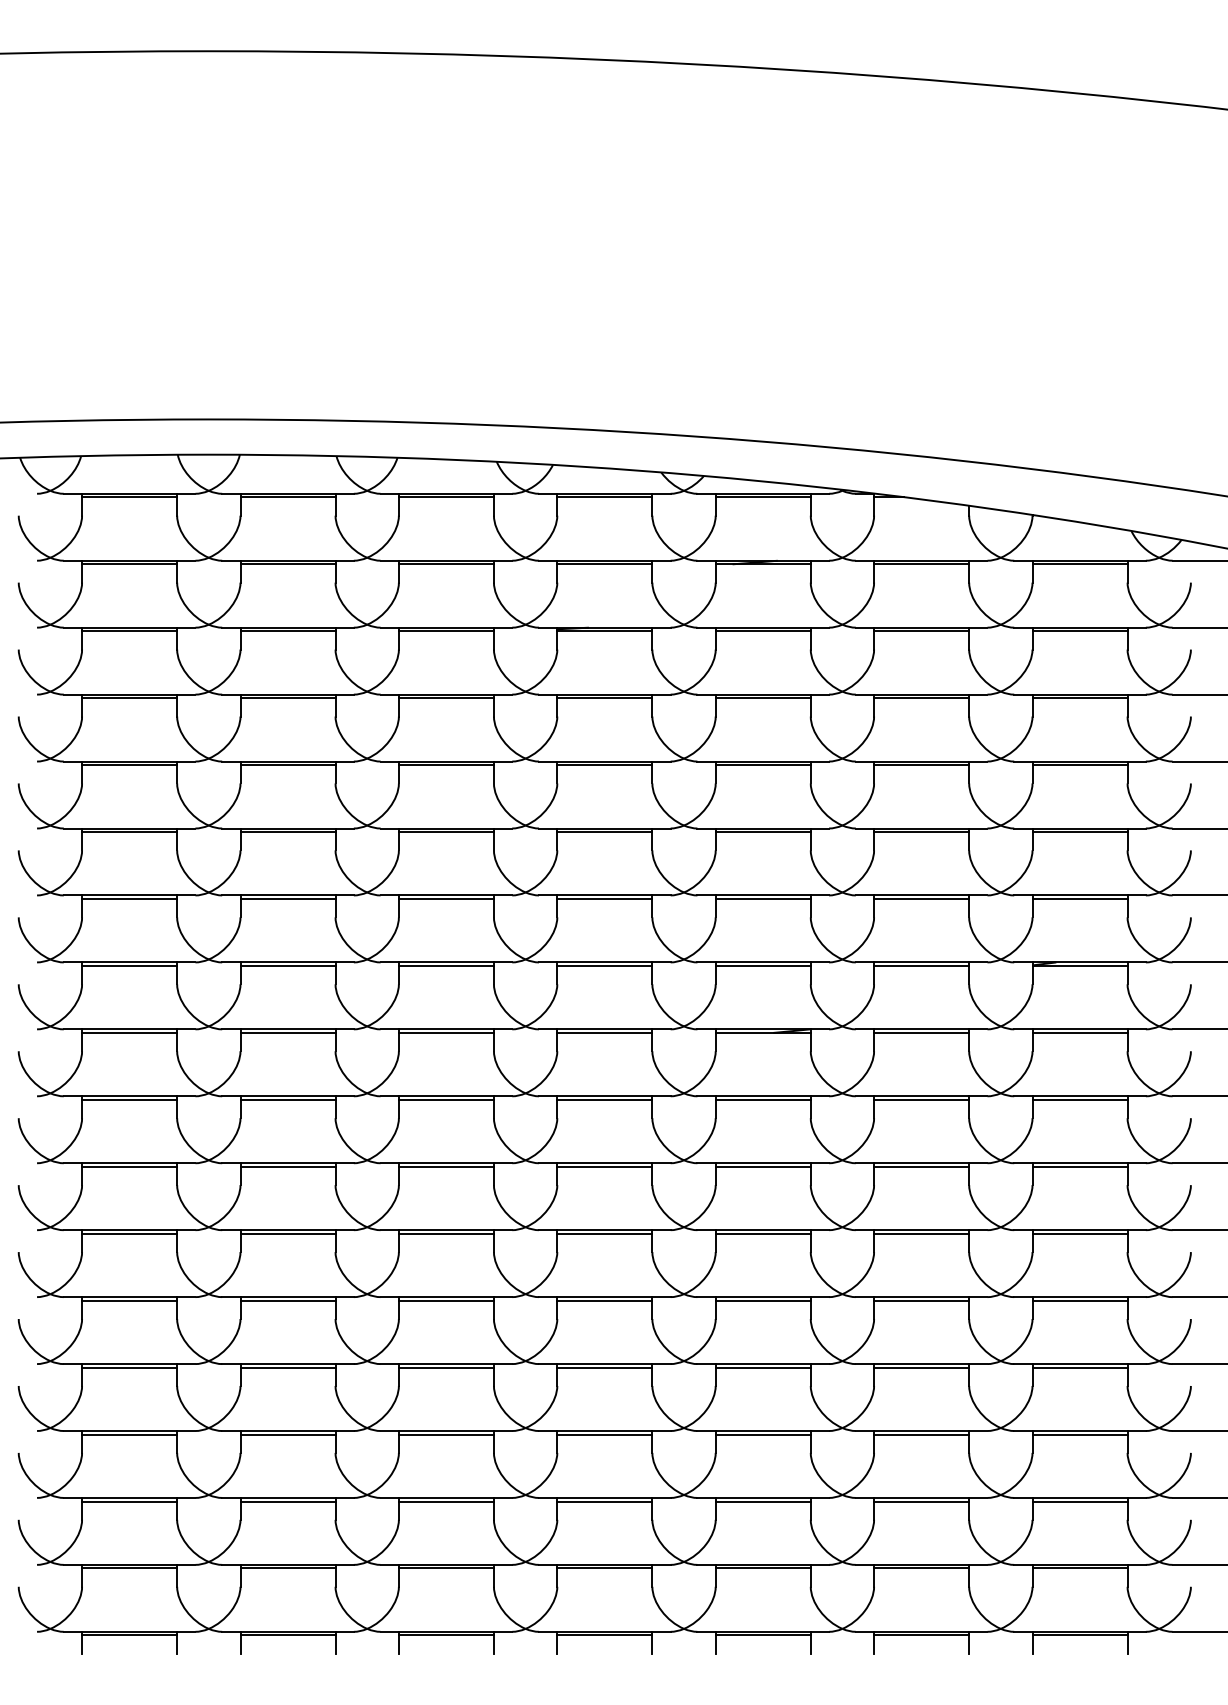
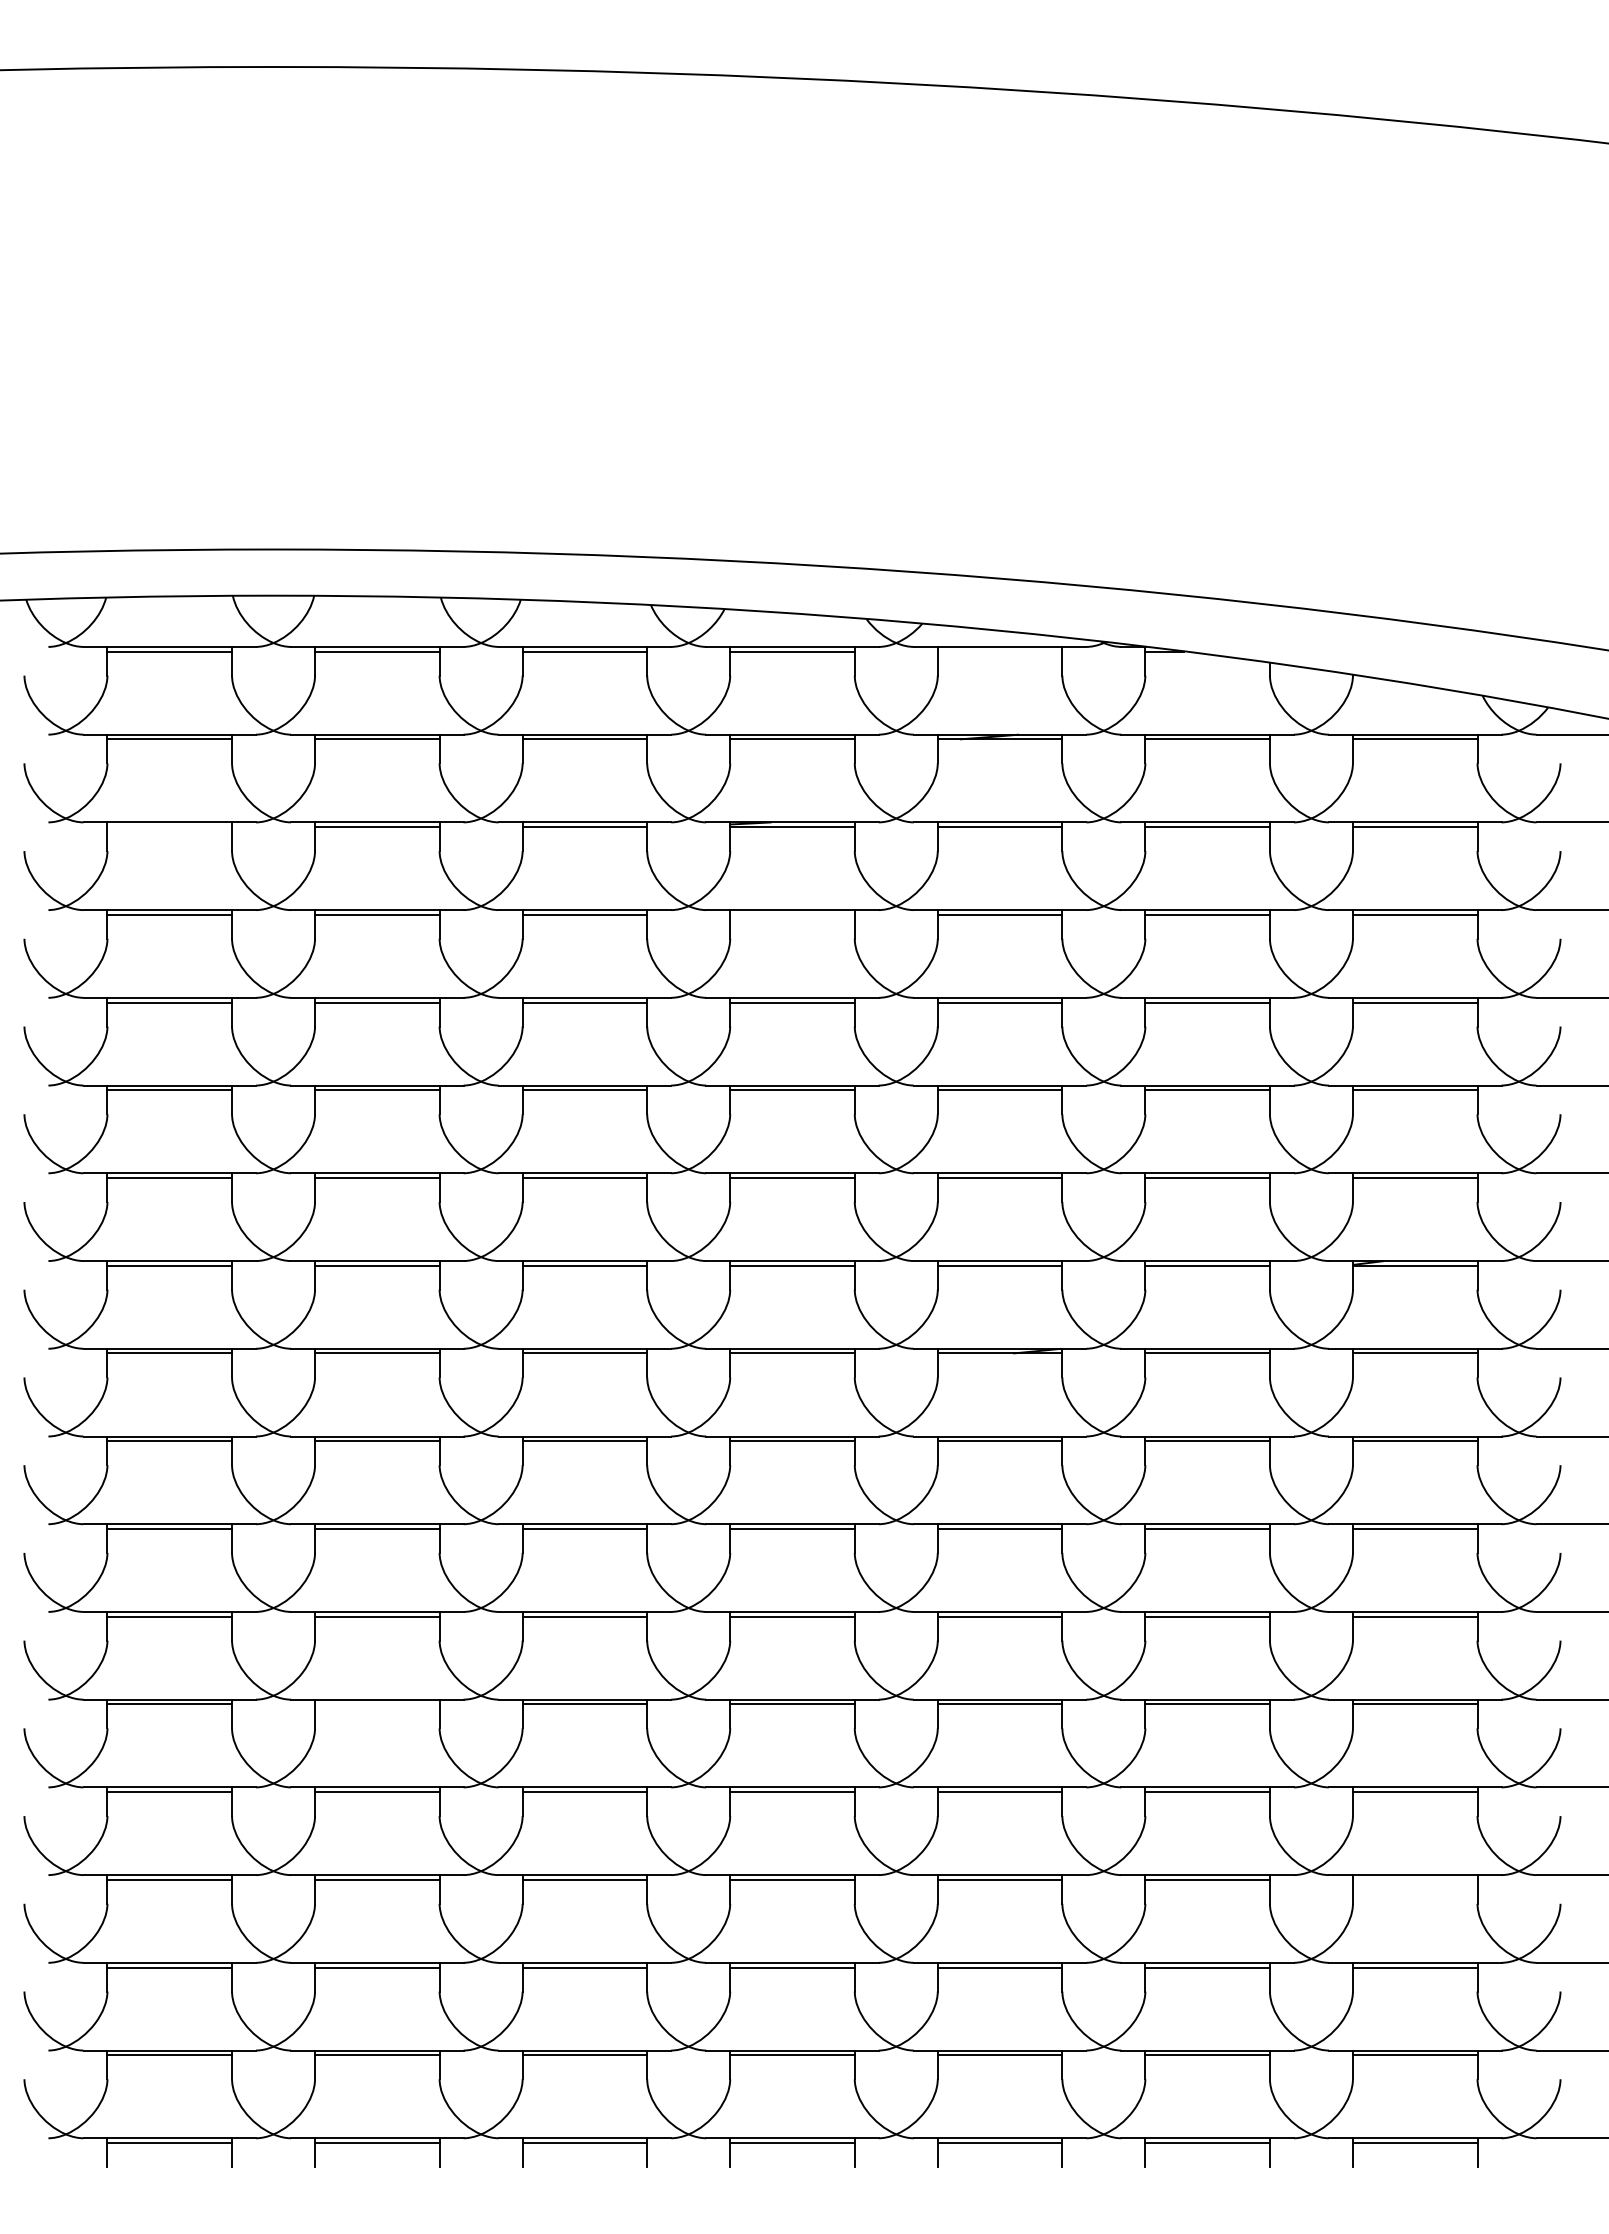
line: (762, 497) -> (999, 651), removed
line: (129, 631) -> (169, 827), removed
line: (604, 697) -> (792, 914), removed
line: (288, 1300) -> (377, 1704), removed
line: (1079, 1434) -> (1414, 1879), removed

